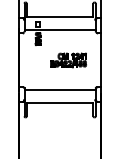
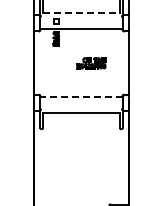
line: (60, 17) -> (81, 13), solid -> dashed
part: (68, 60) -> (91, 63), size x0.7
line: (59, 89) -> (80, 97), solid -> dashed

